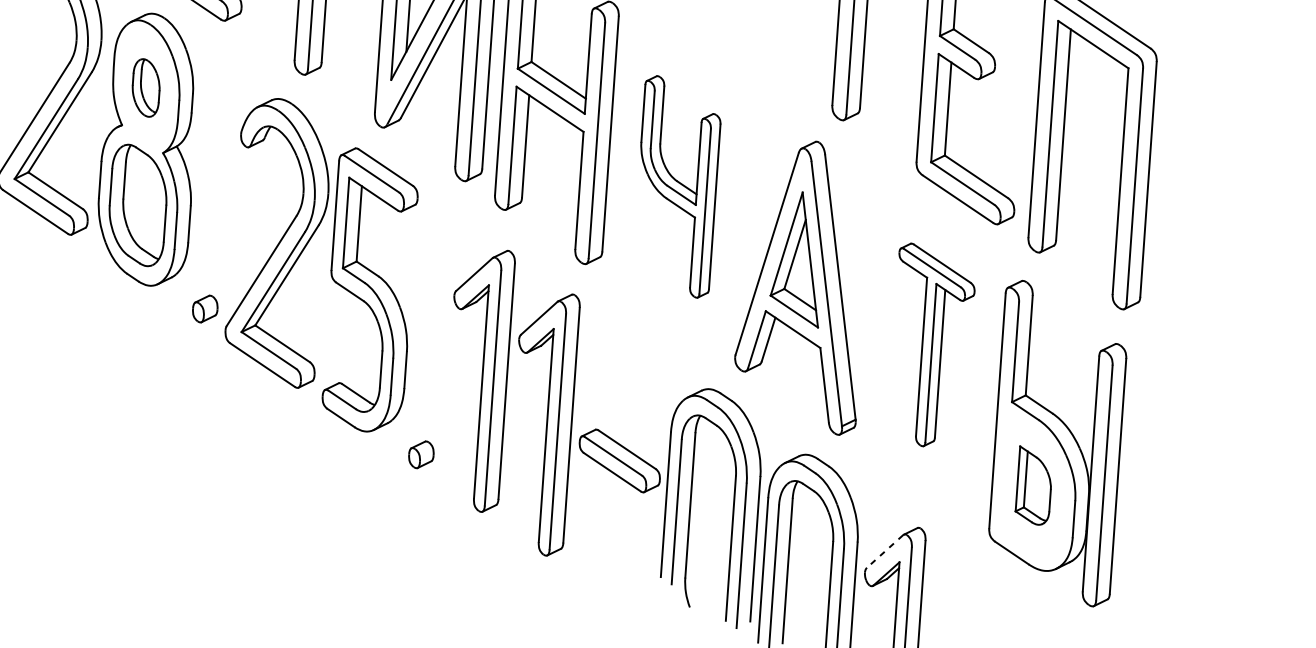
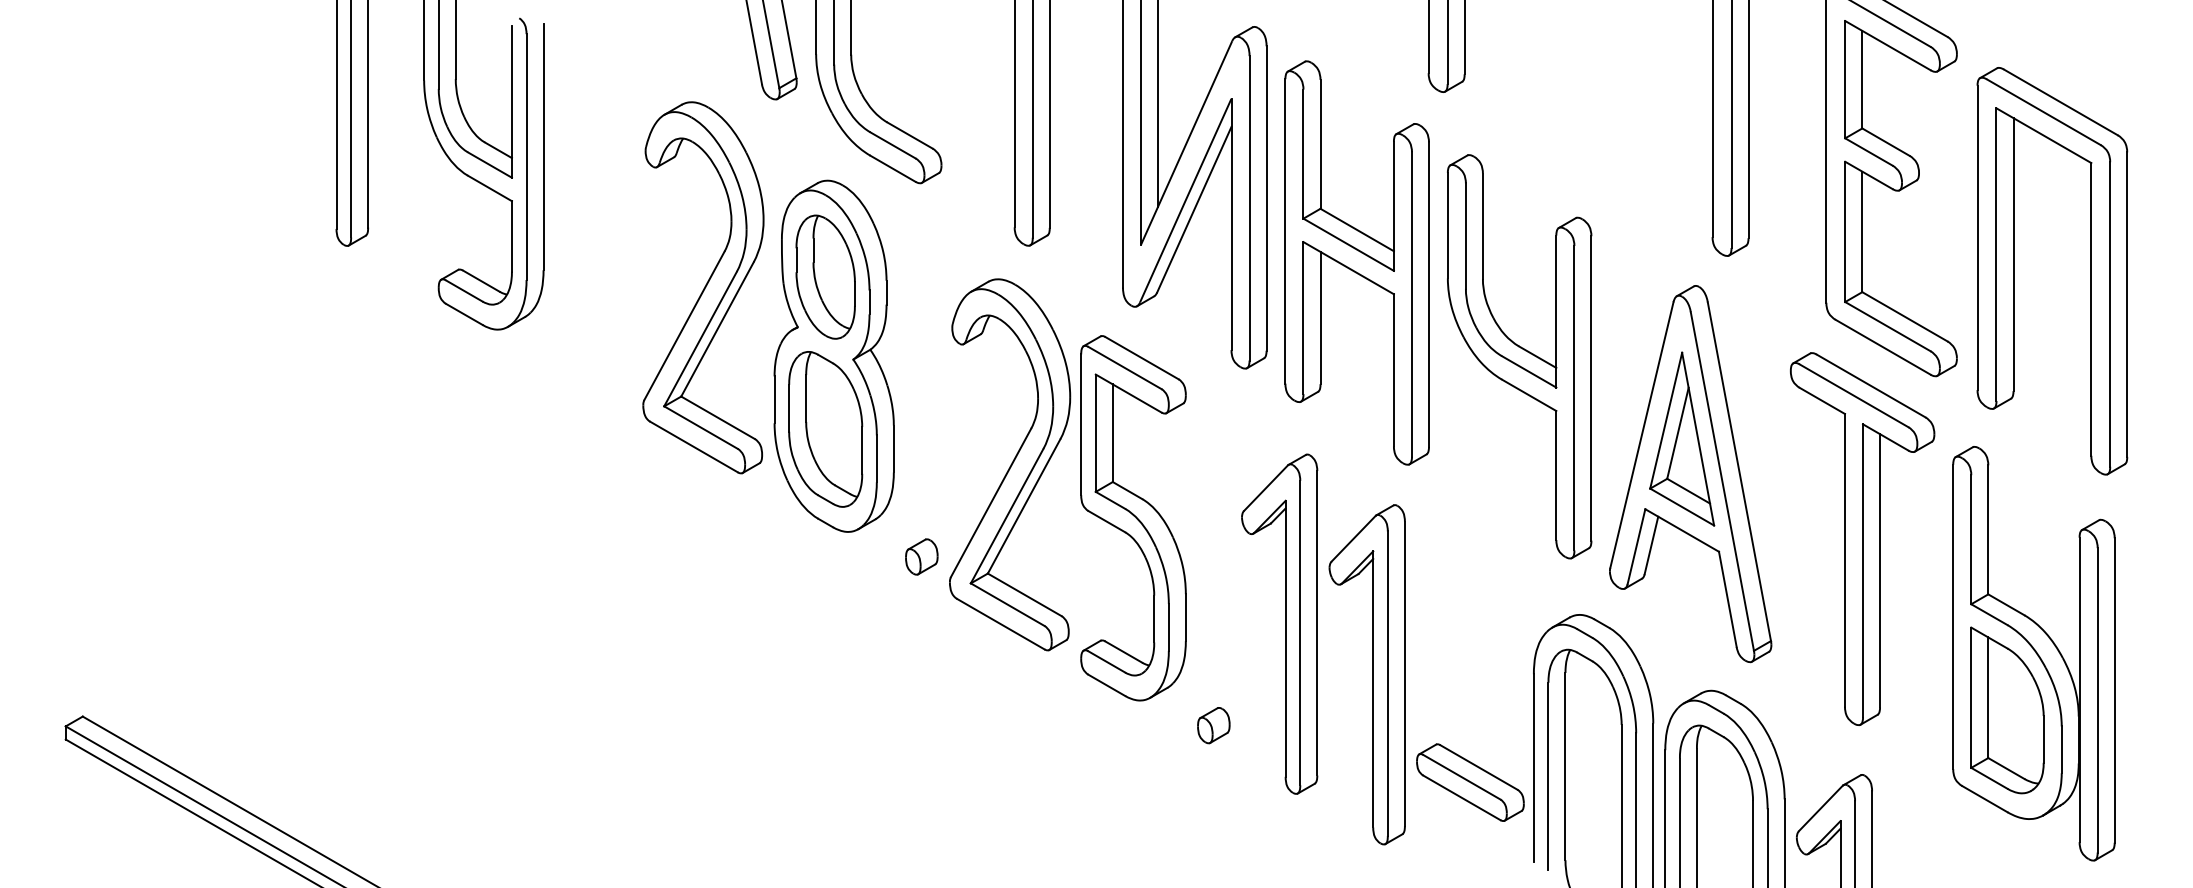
part: (146, 87) -> (825, 276), size x1.67
part: (677, 186) -> (1519, 356), size x1.43
part: (931, 345) -> (1862, 538), size x1.43
part: (619, 460) -> (1470, 782), moved
part: (1034, 485) -> (2007, 710), size x1.67
line: (884, 551) -> (1820, 808), dashed -> solid

